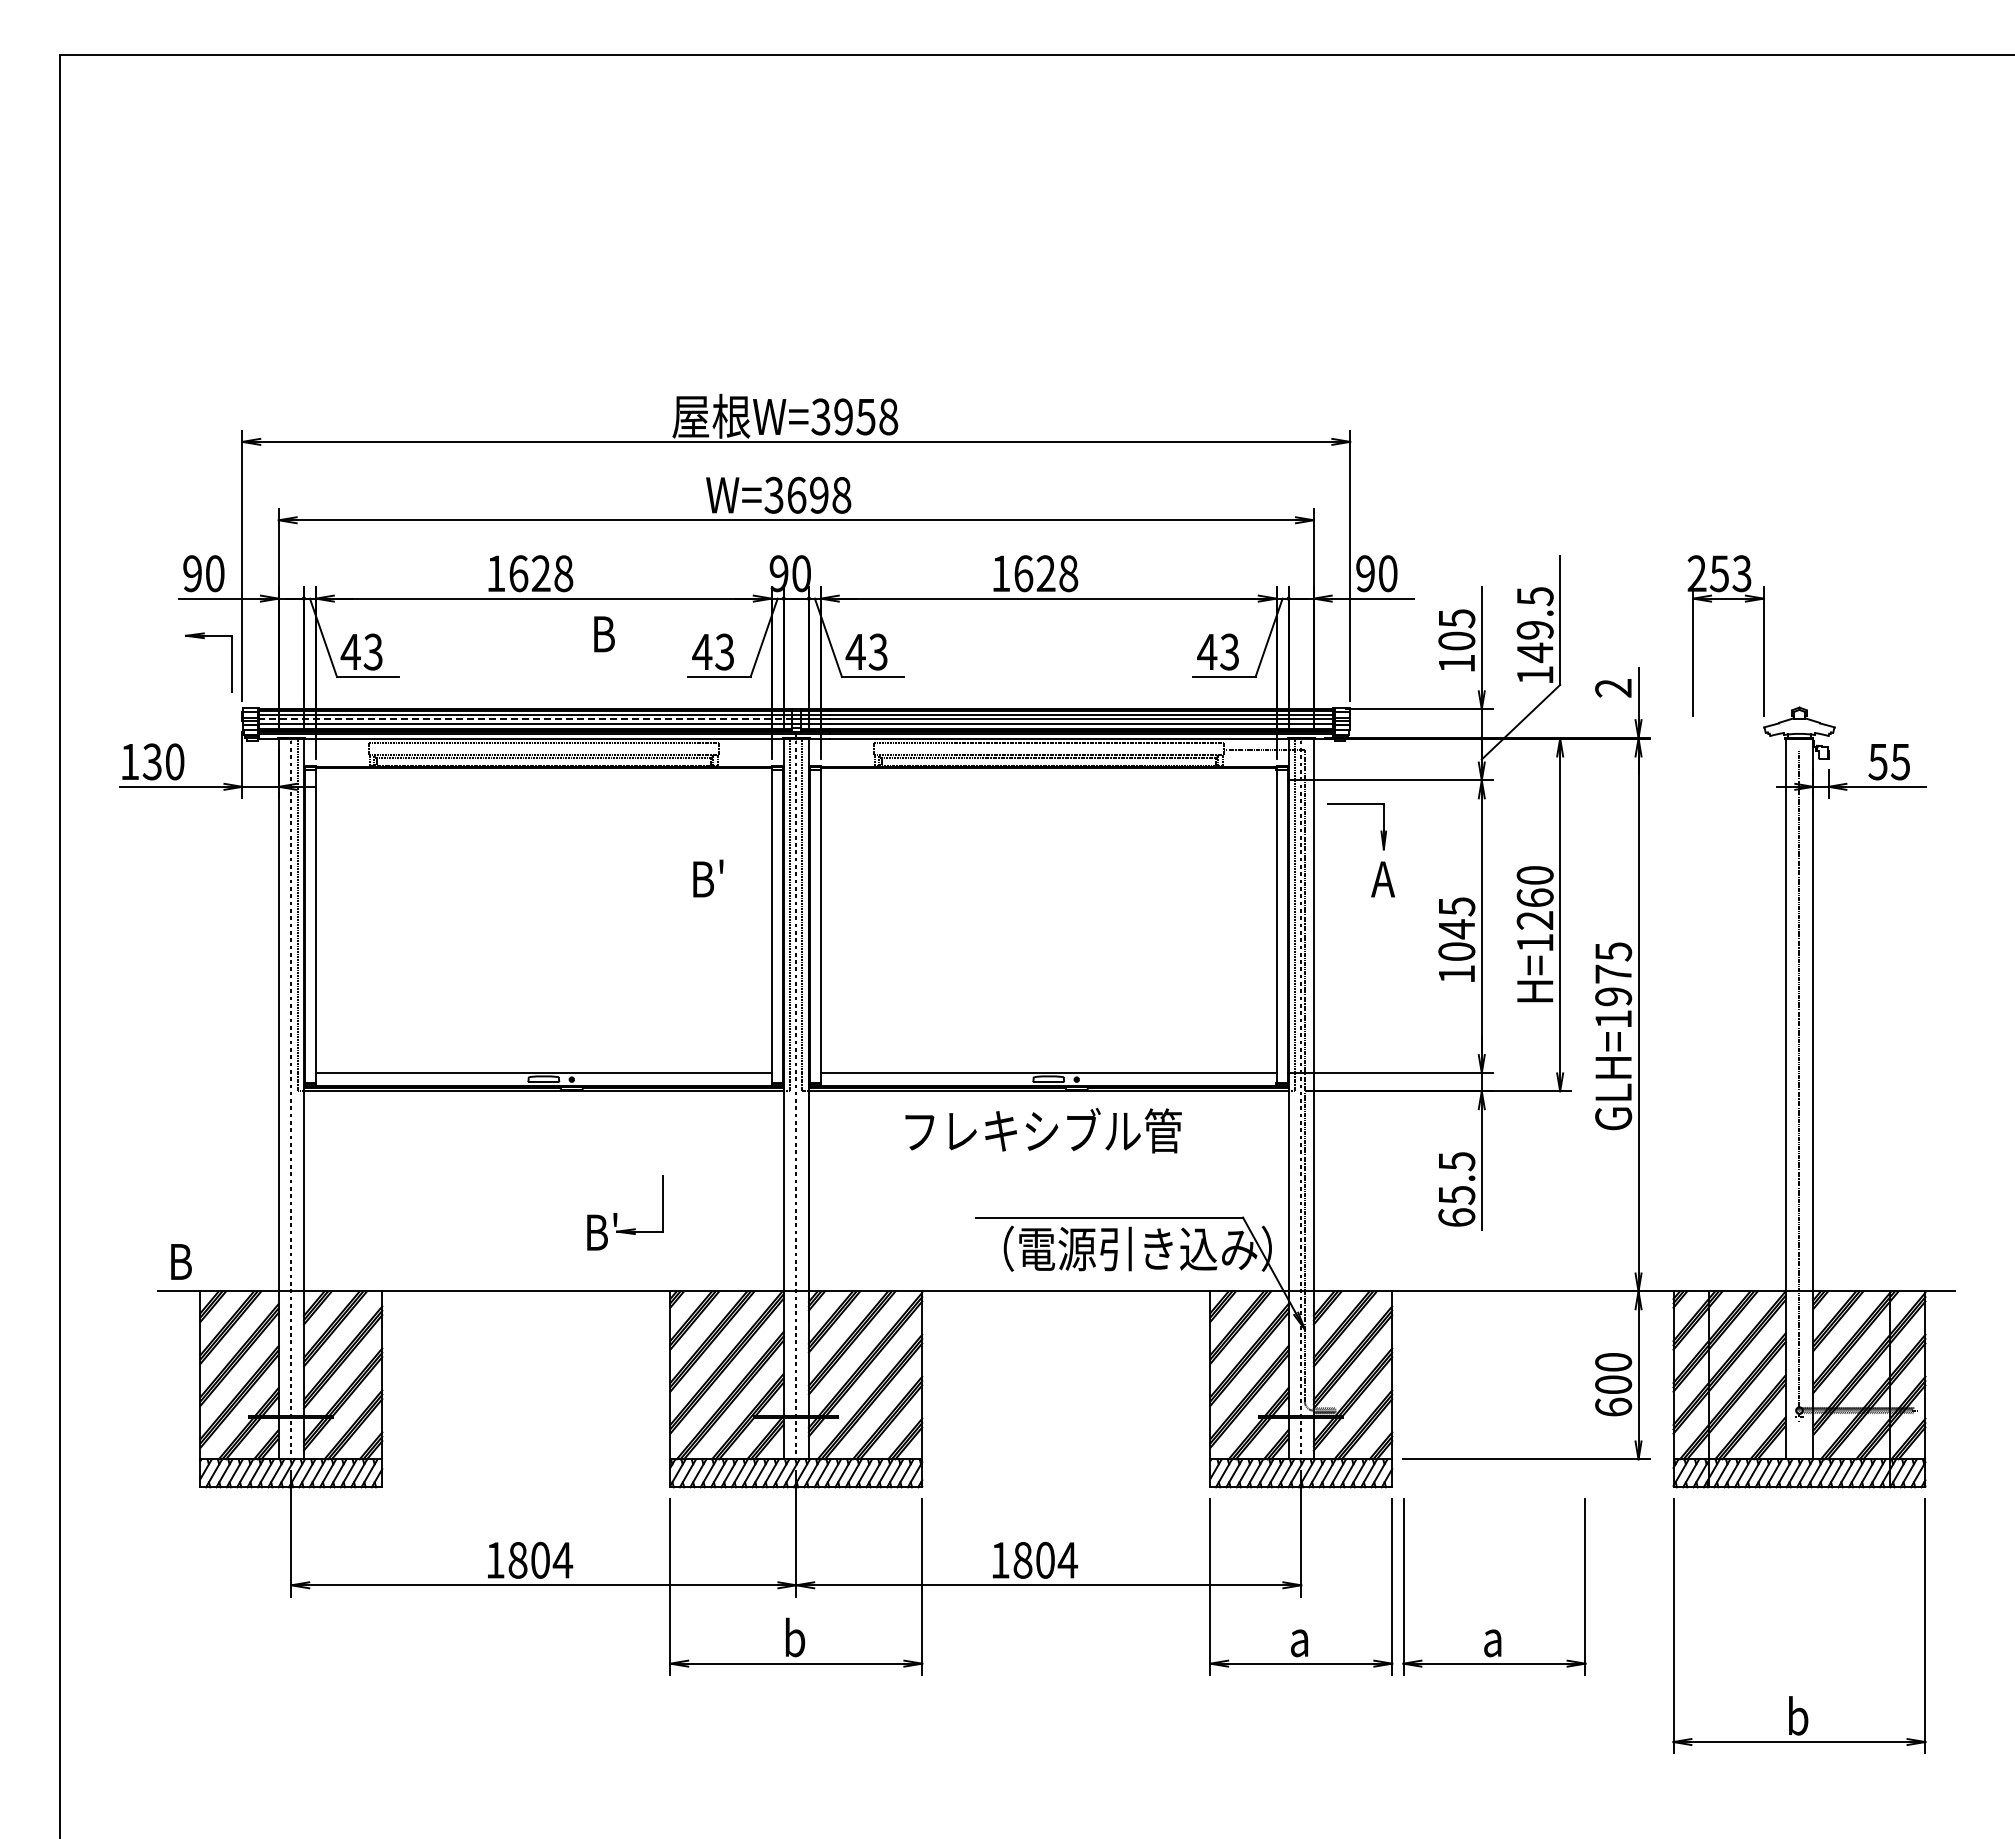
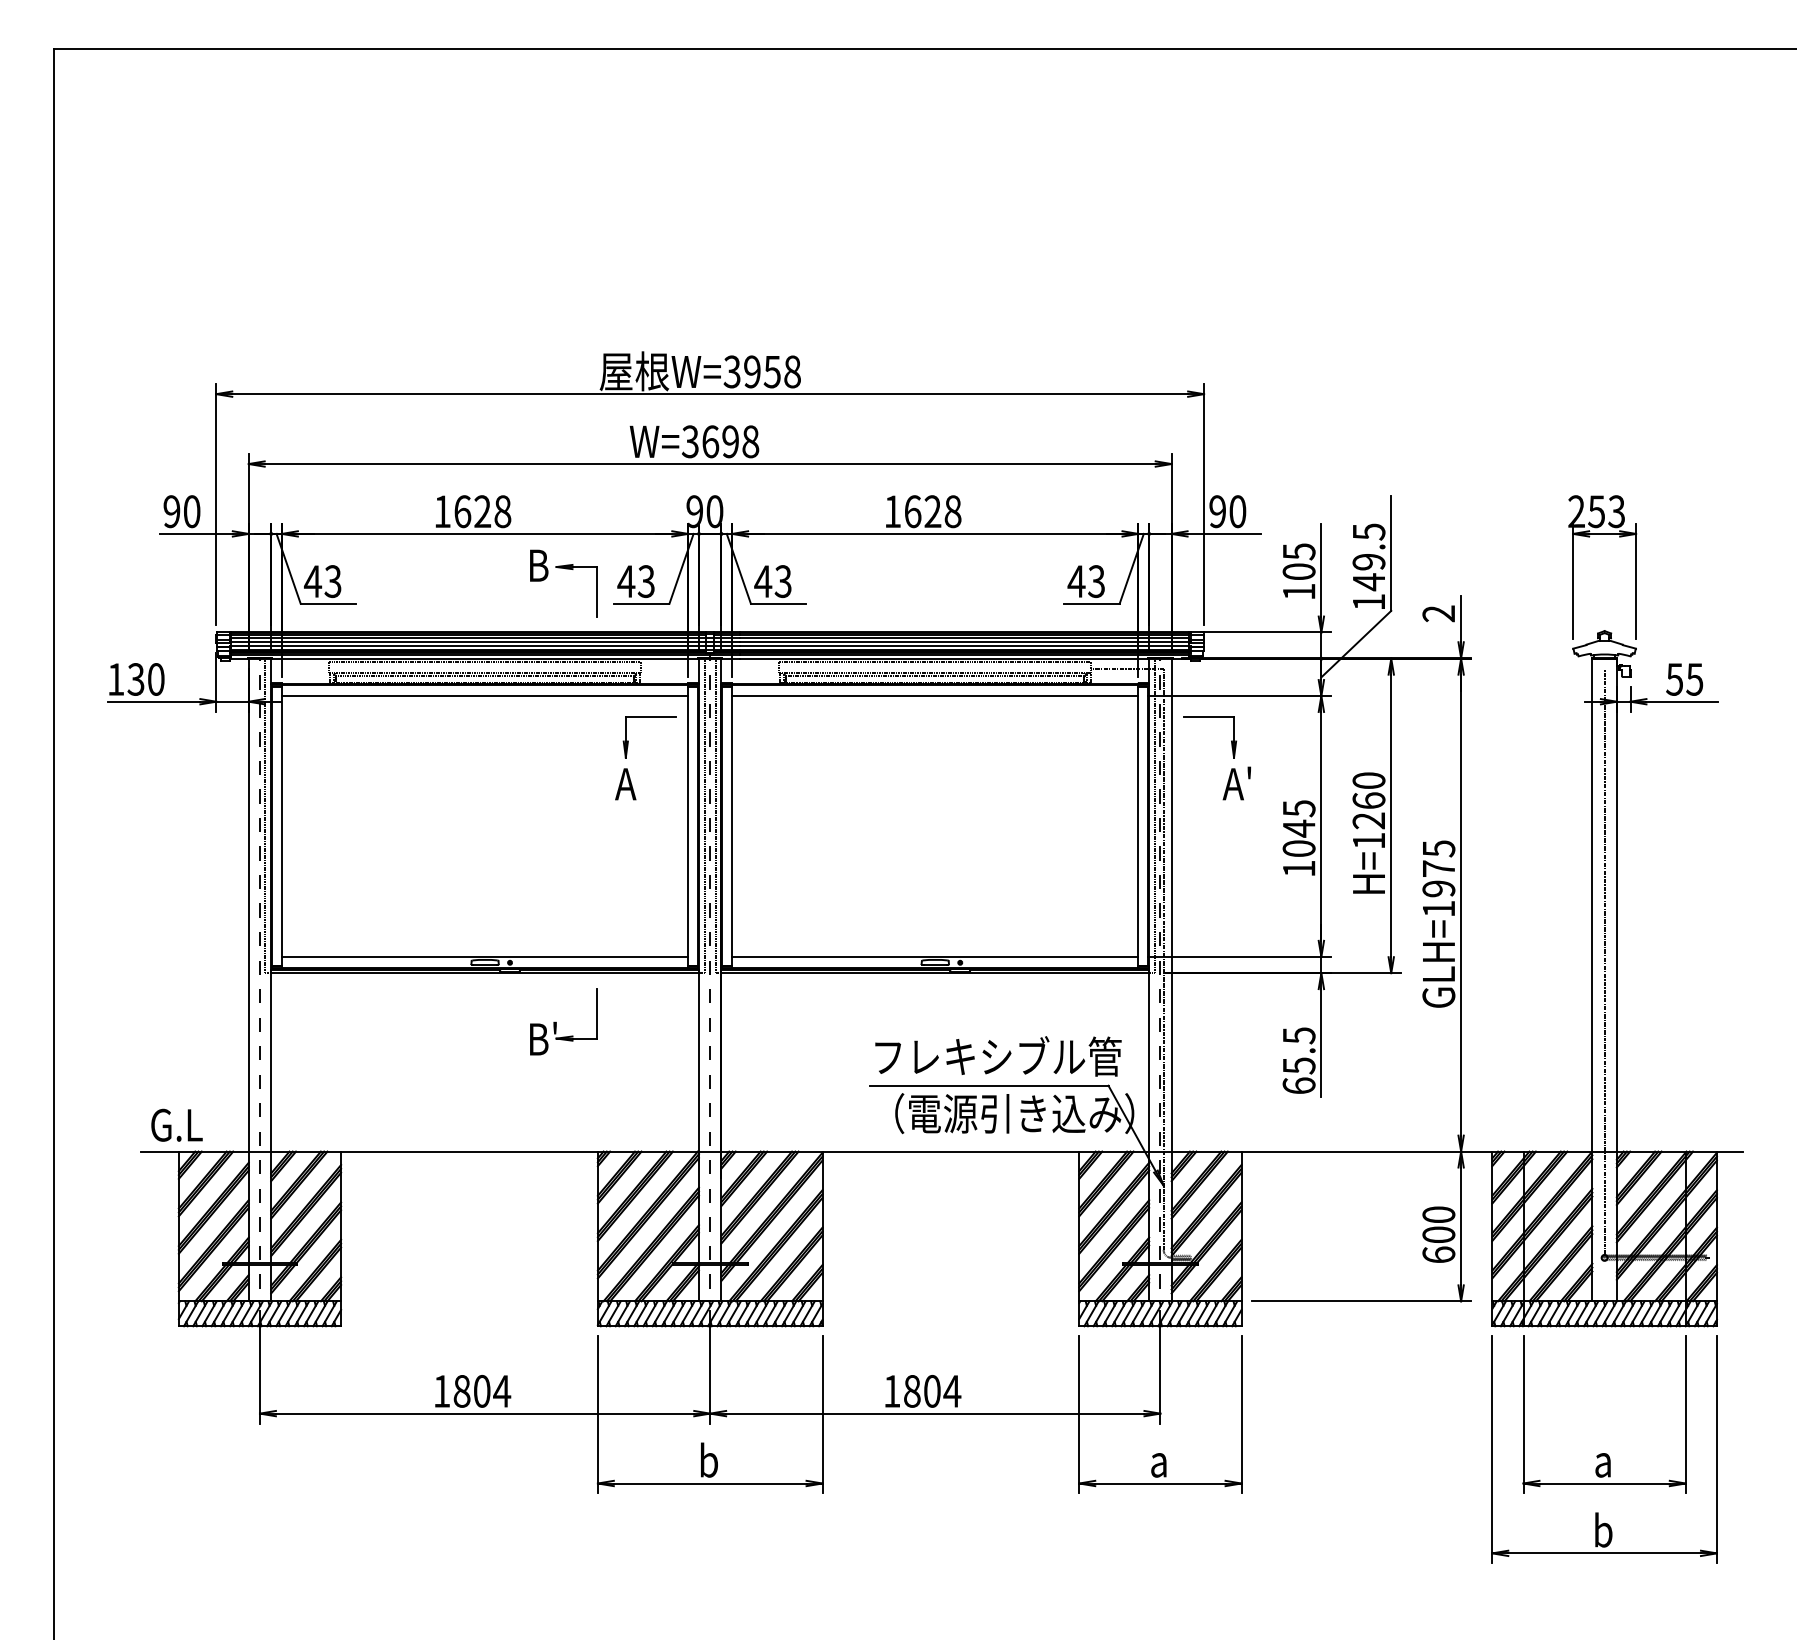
part: (1693, 635) -> (1573, 566), moved
part: (231, 662) -> (597, 590), moved
line: (525, 719) -> (468, 641), dashed -> solid
line: (543, 780) -> (484, 696), added
line: (1048, 780) -> (935, 696), added
part: (728, 804) -> (649, 717), added
text: (1400, 866) -> (1248, 772), A -> A'
text: (706, 878) -> (630, 783), B' -> A
text: (1043, 1130) -> (998, 1056), moved
part: (617, 1213) -> (557, 1022), moved
text: (198, 1261) -> (177, 1124), B -> G.L
part: (1494, 1629) -> (1604, 1453), moved

